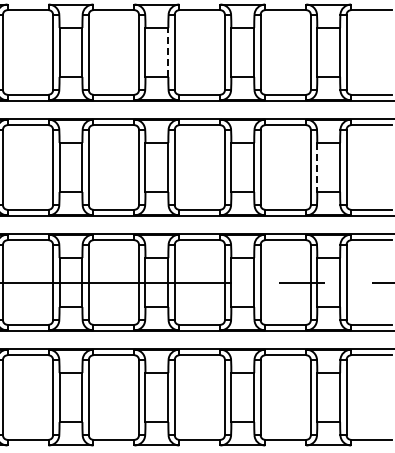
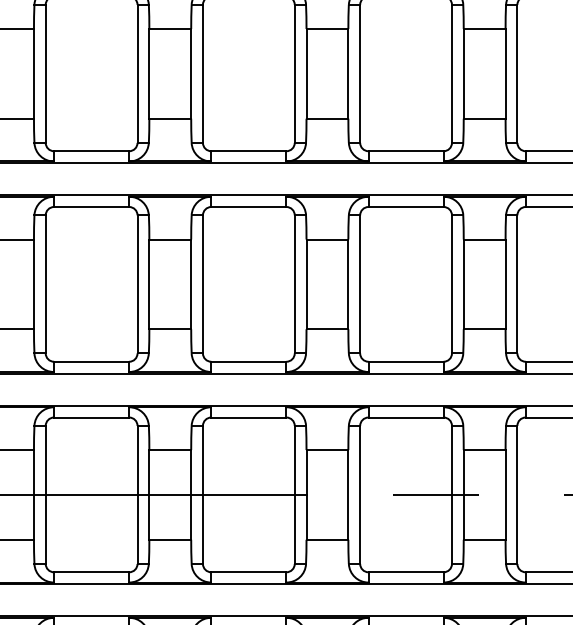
line: (168, 52) -> (191, 73), dashed -> solid
line: (317, 167) -> (464, 284), dashed -> solid

